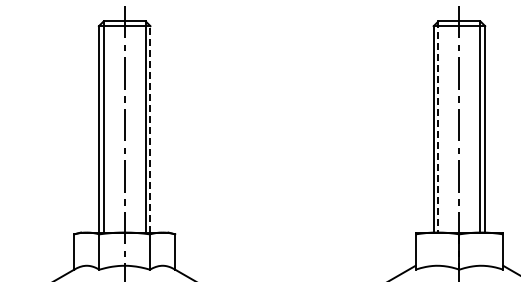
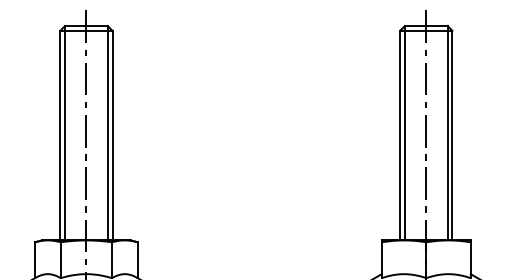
line: (438, 126) -> (405, 132), dashed -> solid
line: (150, 128) -> (112, 134), dashed -> solid

